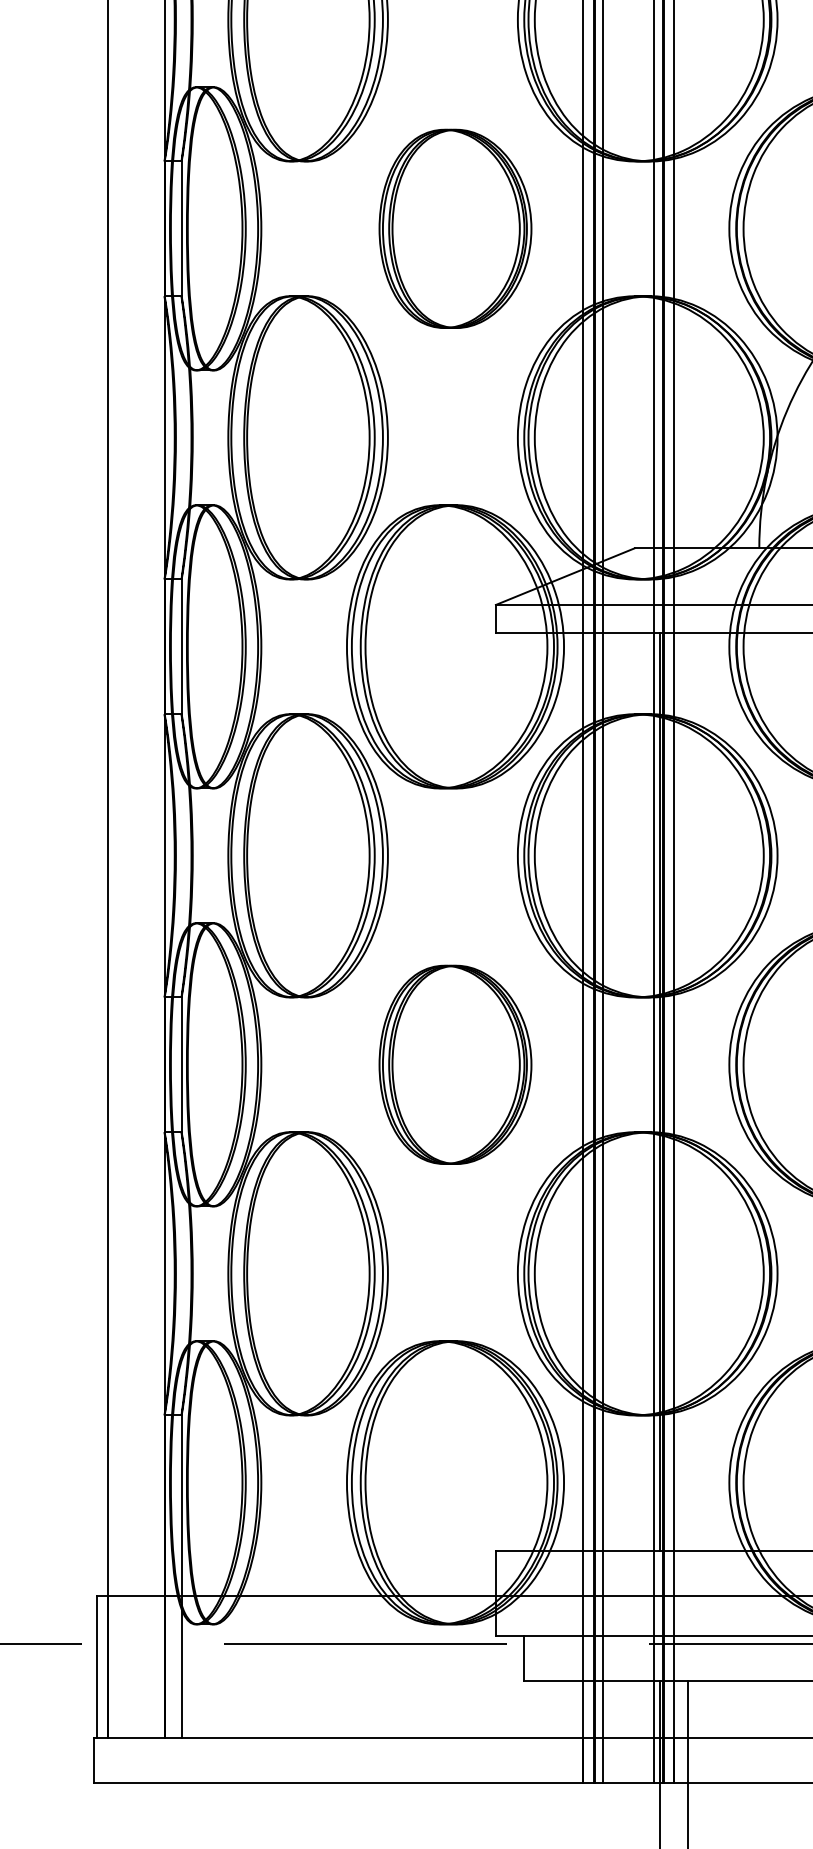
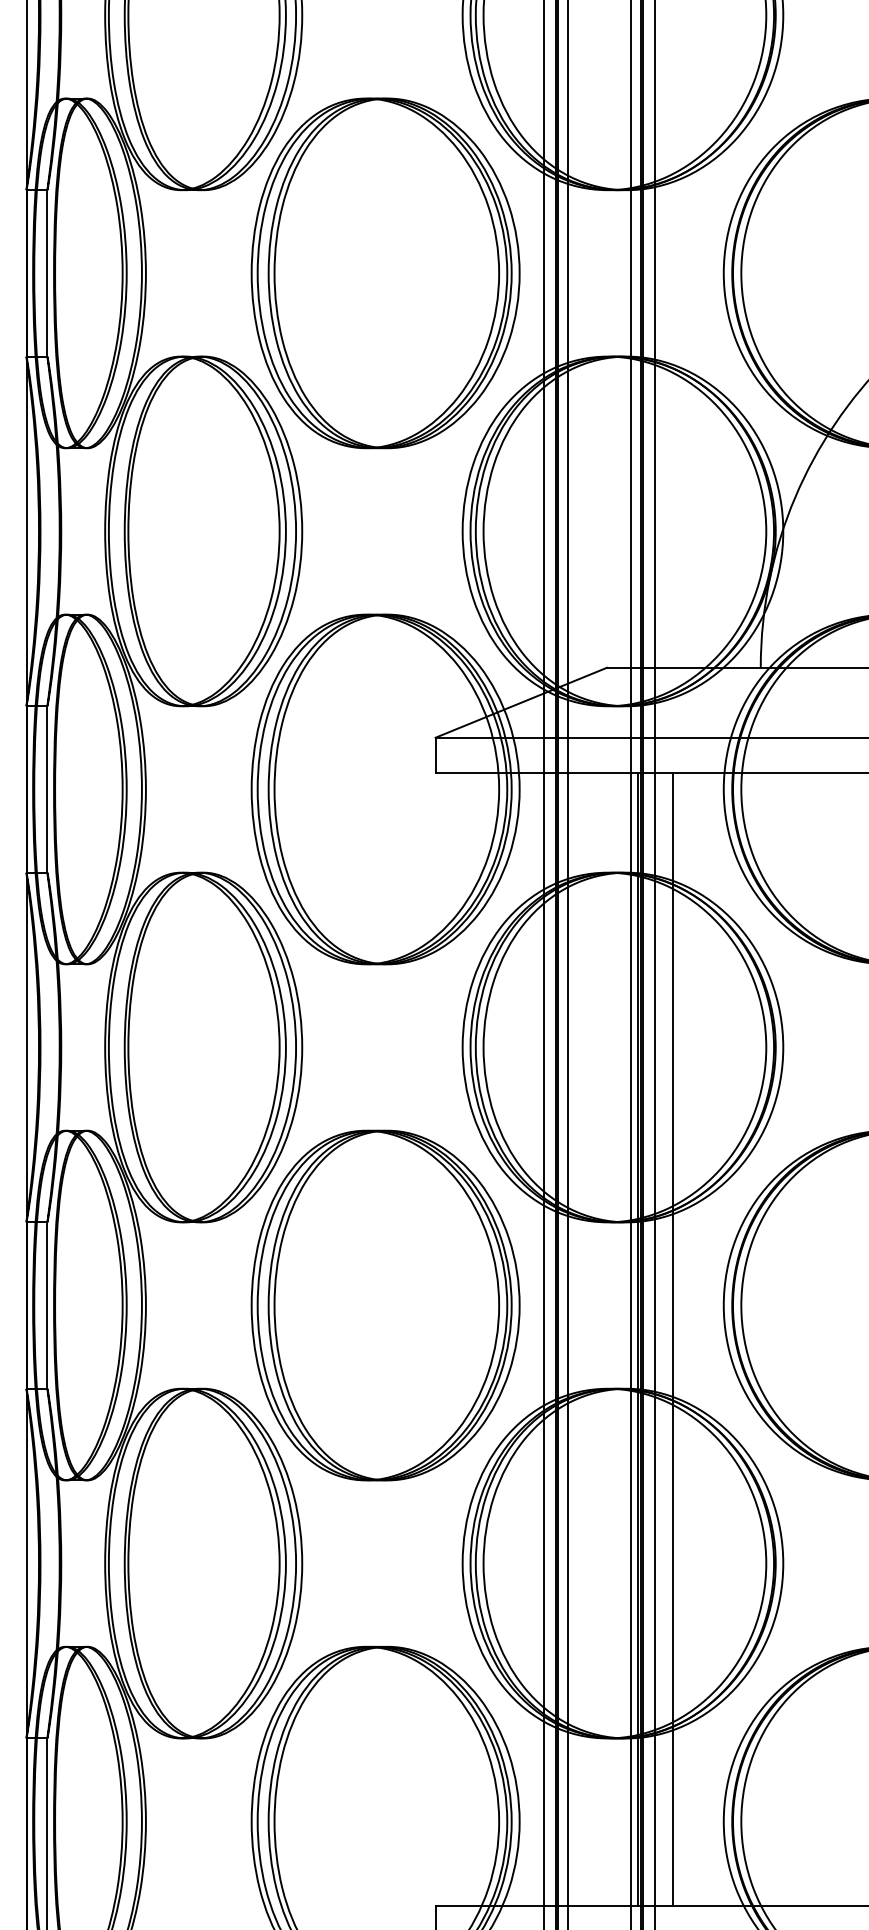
part: (455, 228) -> (385, 272), size x1.43
part: (455, 1064) -> (385, 1305), size x1.43
line: (687, 1091) -> (672, 1338), added

